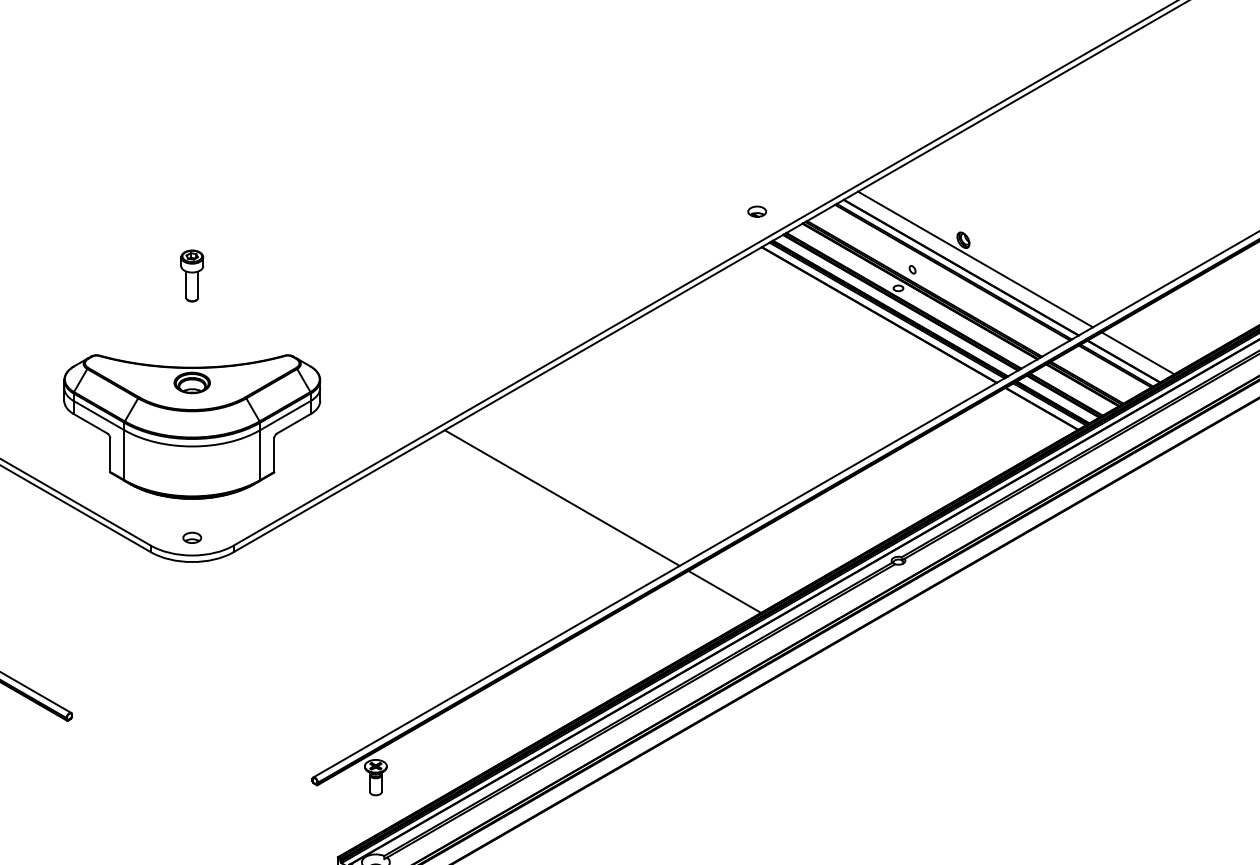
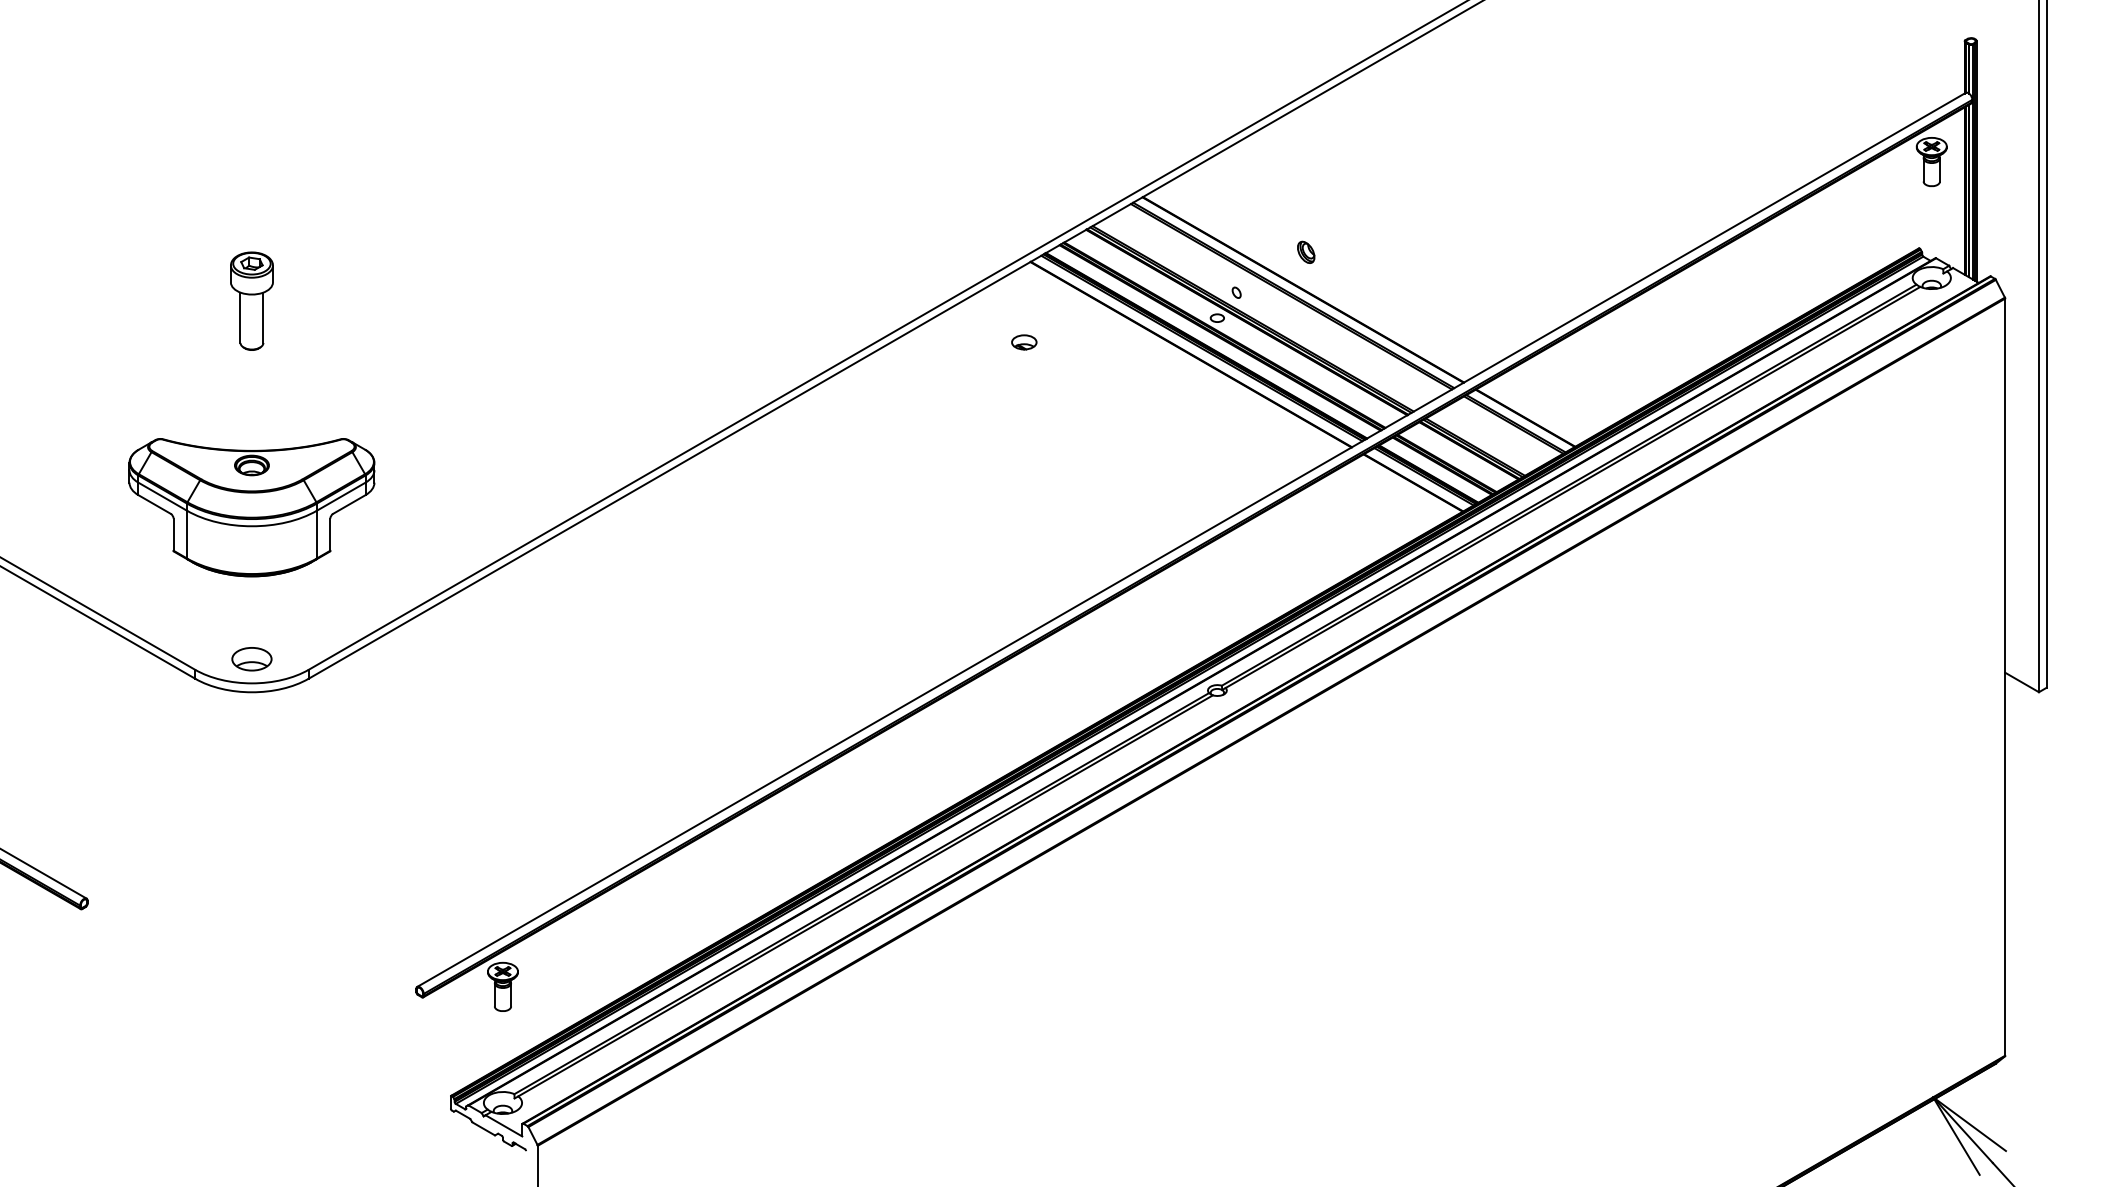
part: (757, 211) -> (1024, 342), moved
line: (975, 259) -> (1322, 278), removed
part: (191, 276) -> (251, 301), size x1.4
line: (1137, 352) -> (1544, 406), removed
part: (191, 426) -> (251, 507), size x0.7
line: (562, 497) -> (757, 604), removed
part: (191, 538) -> (251, 659), size x1.6
line: (724, 591) -> (979, 732), removed

